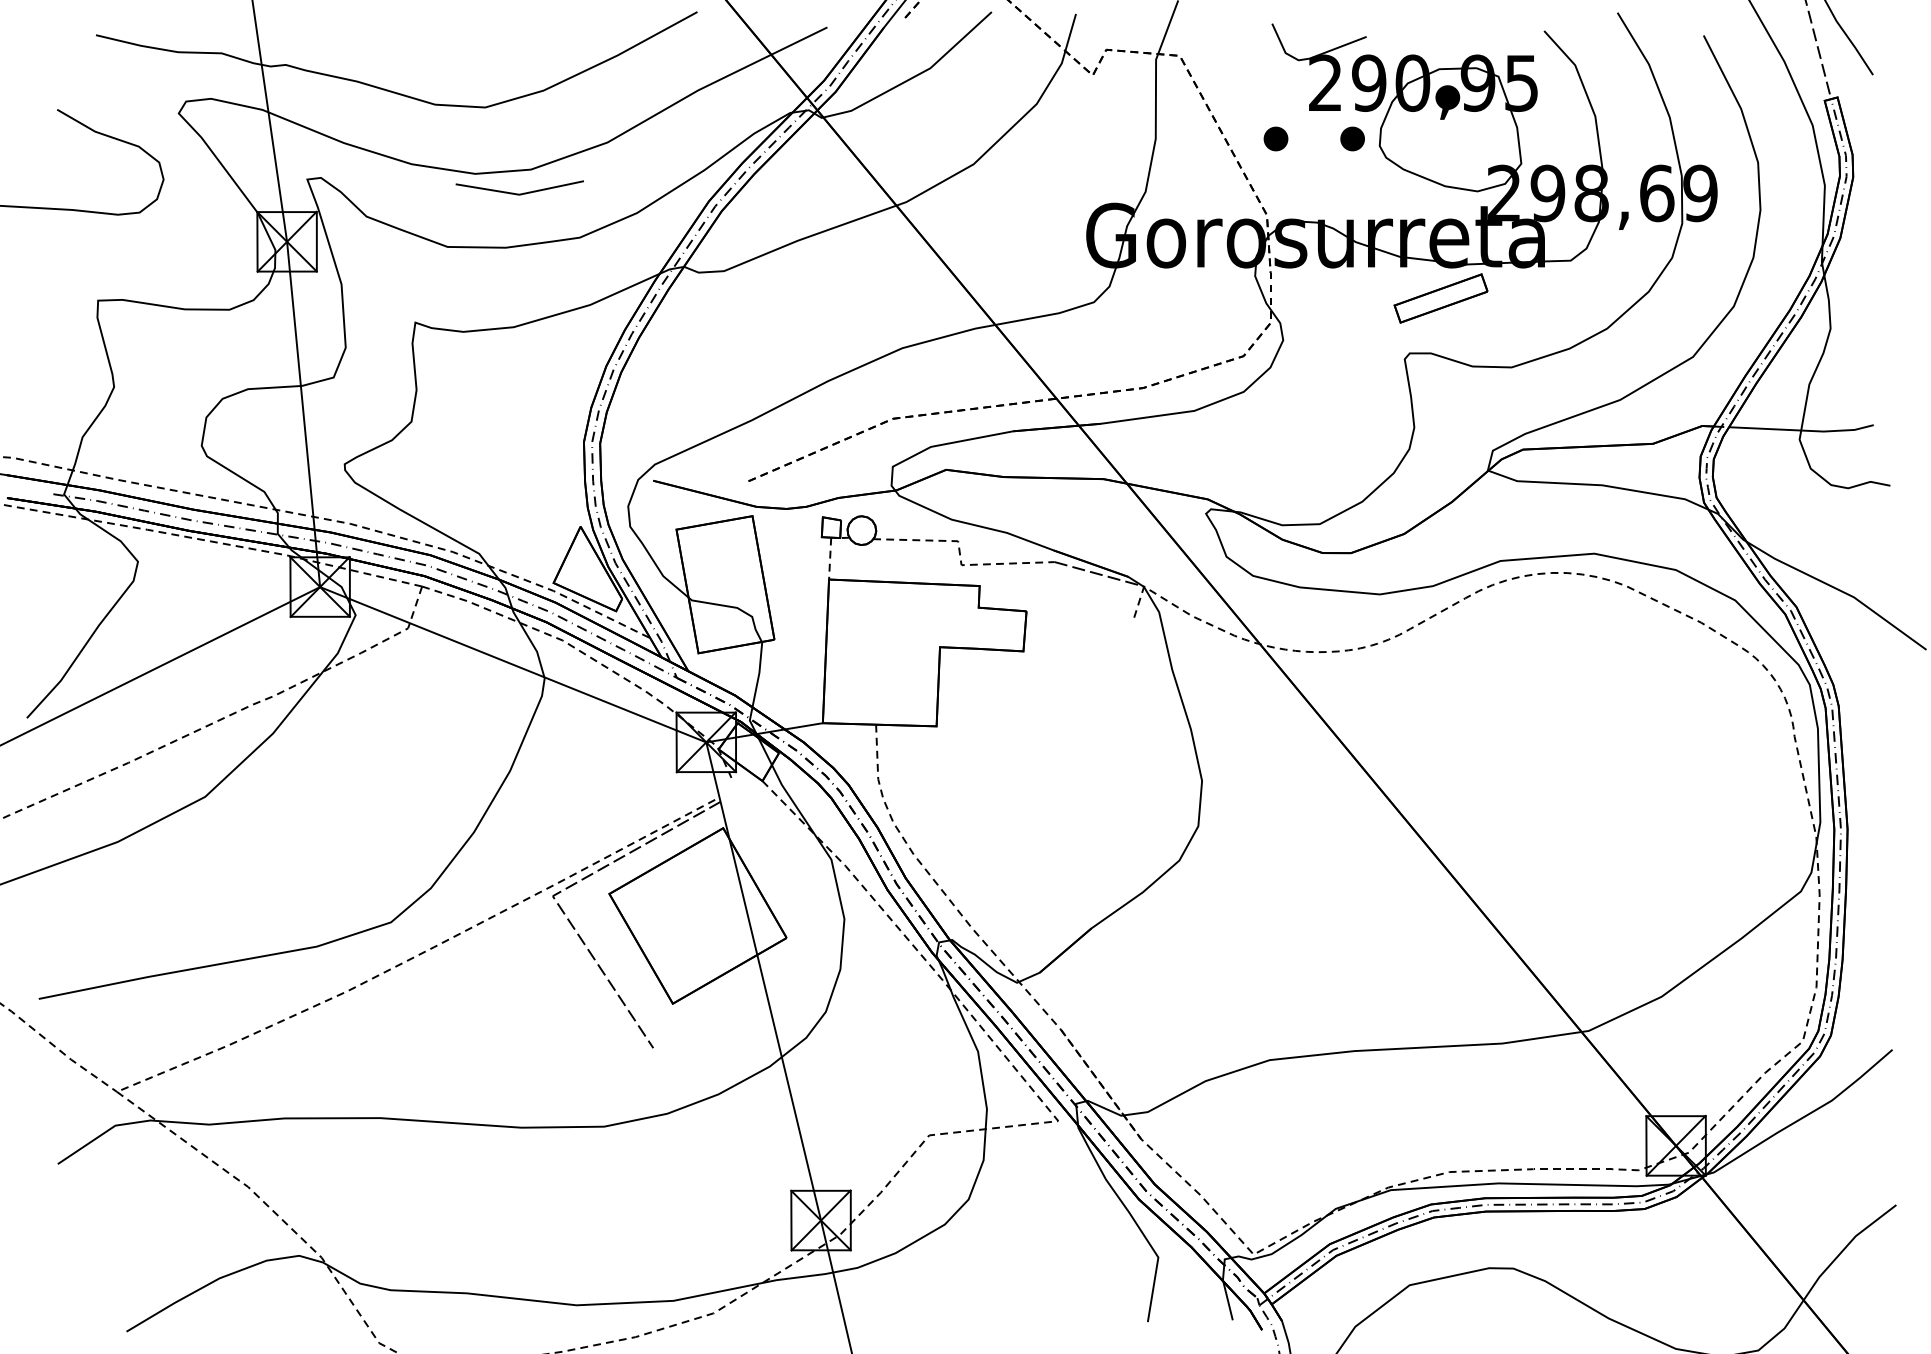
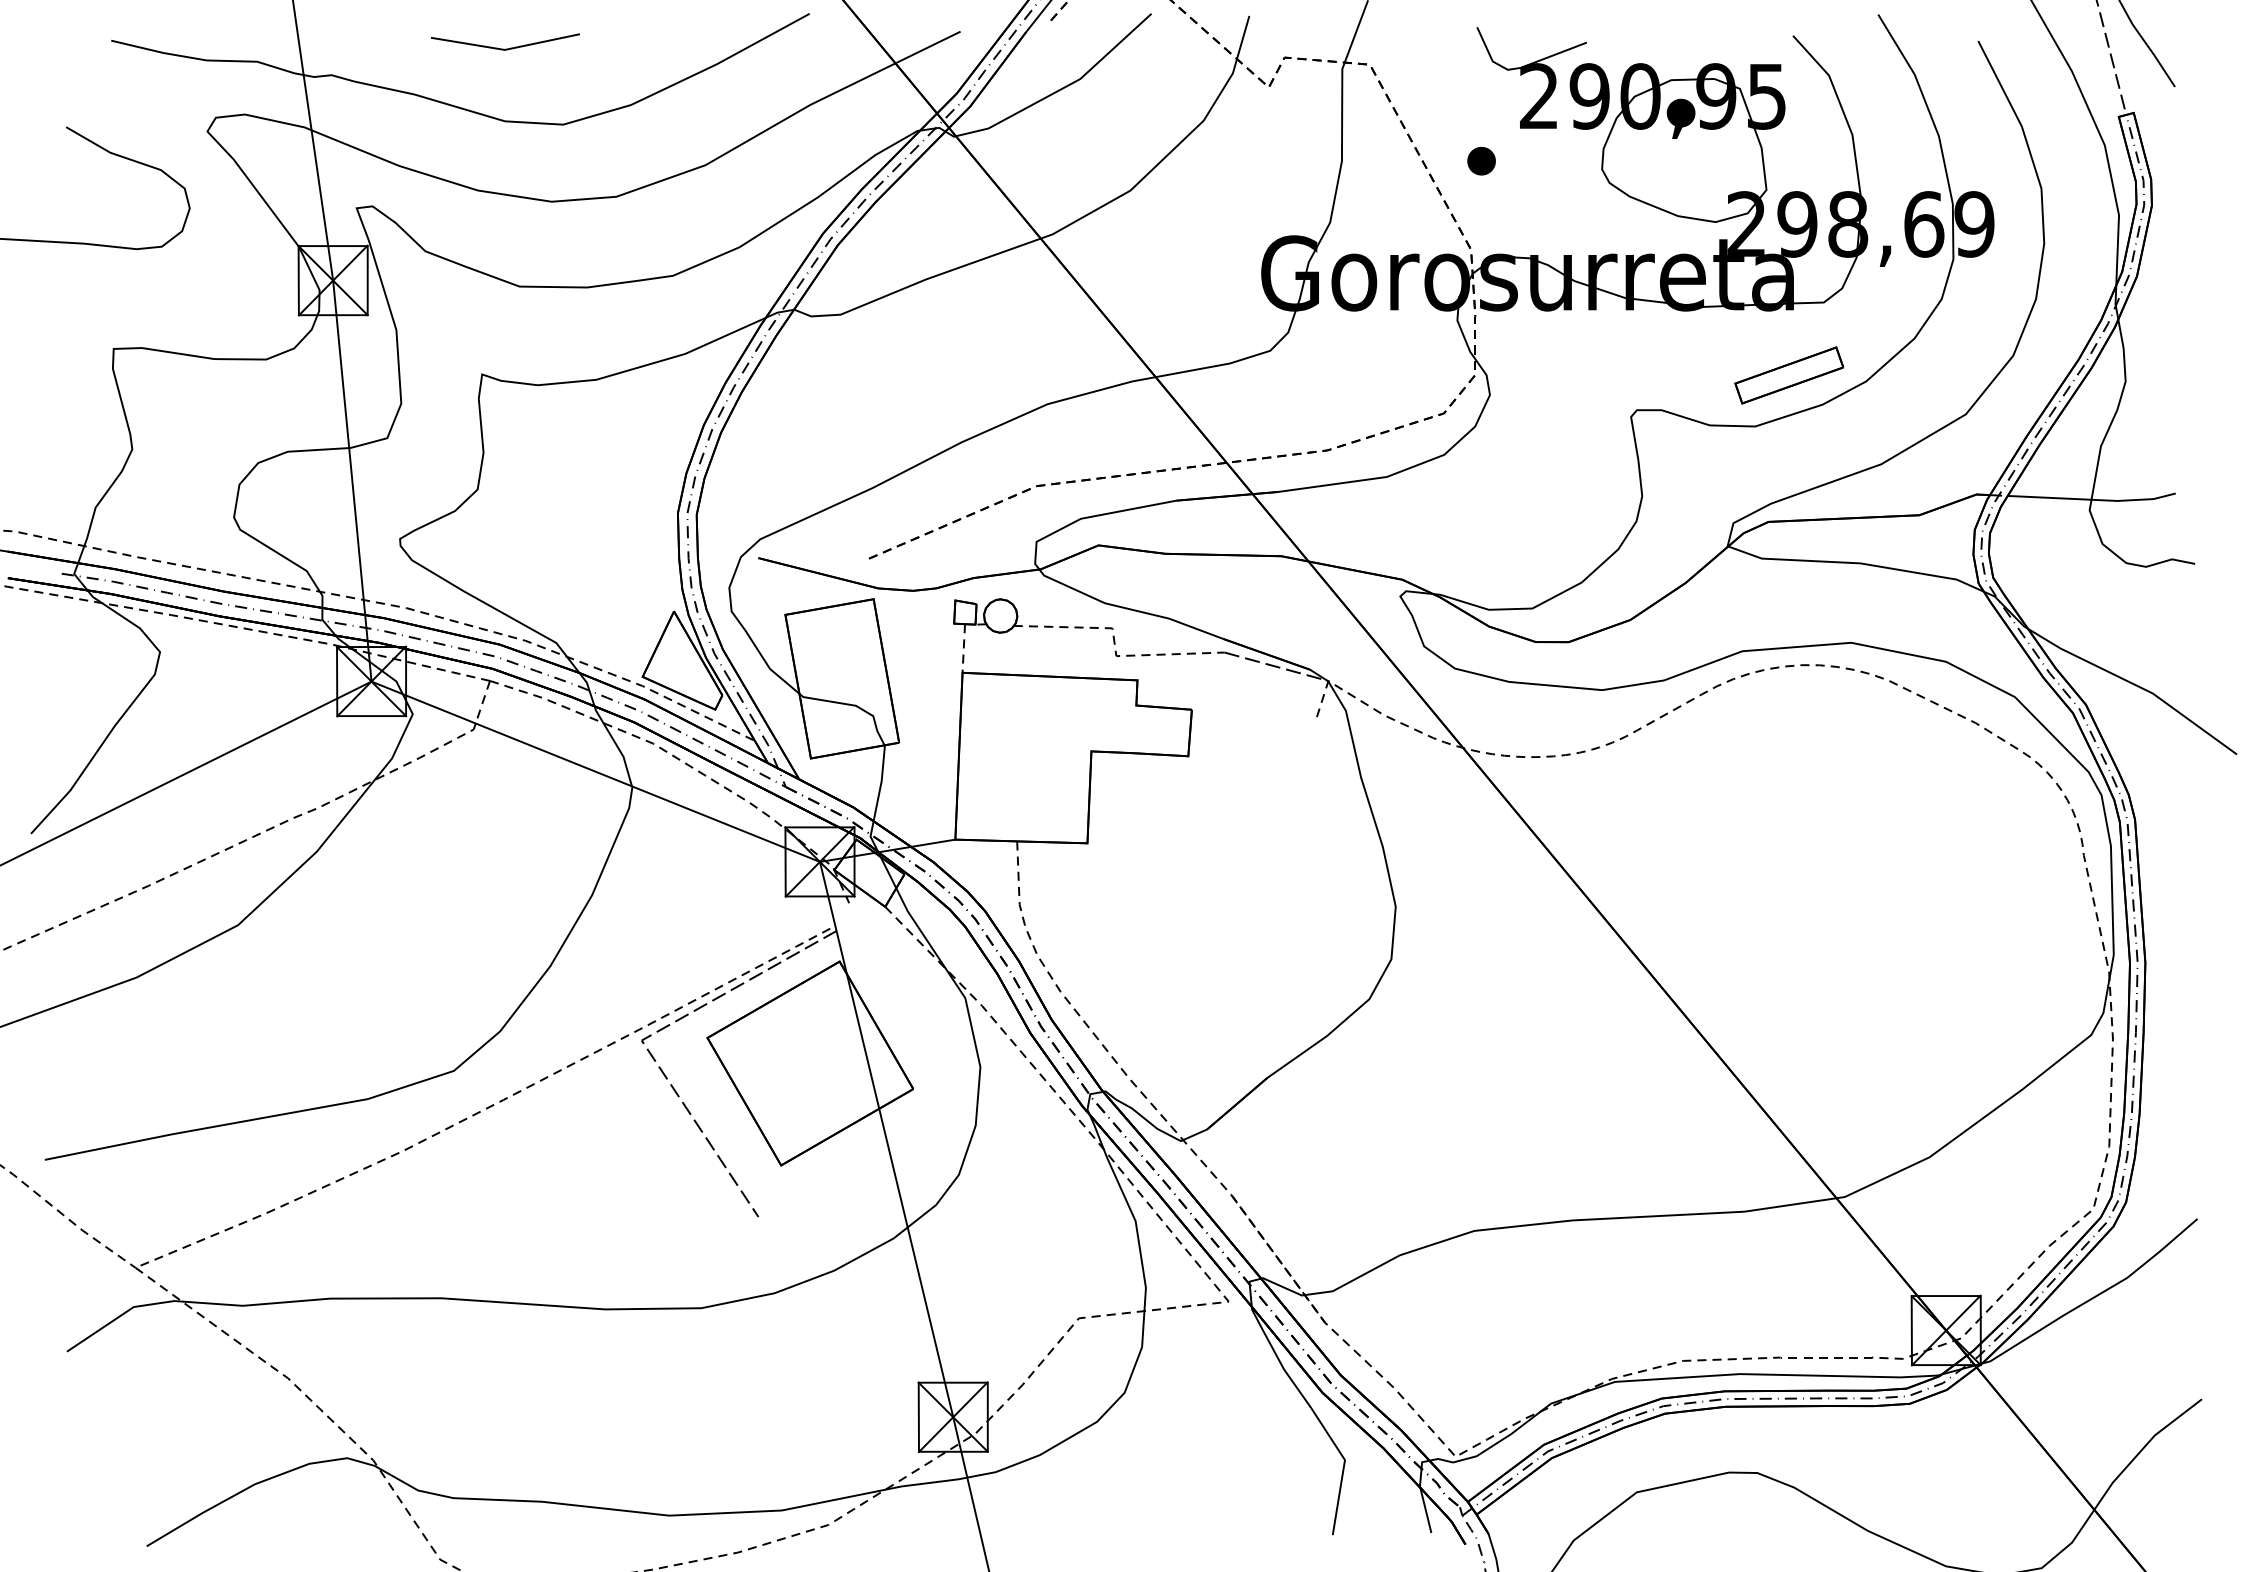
part: (1352, 139) -> (1570, 161), removed
line: (519, 193) -> (505, 48), moved
part: (1441, 298) -> (1789, 375), moved

